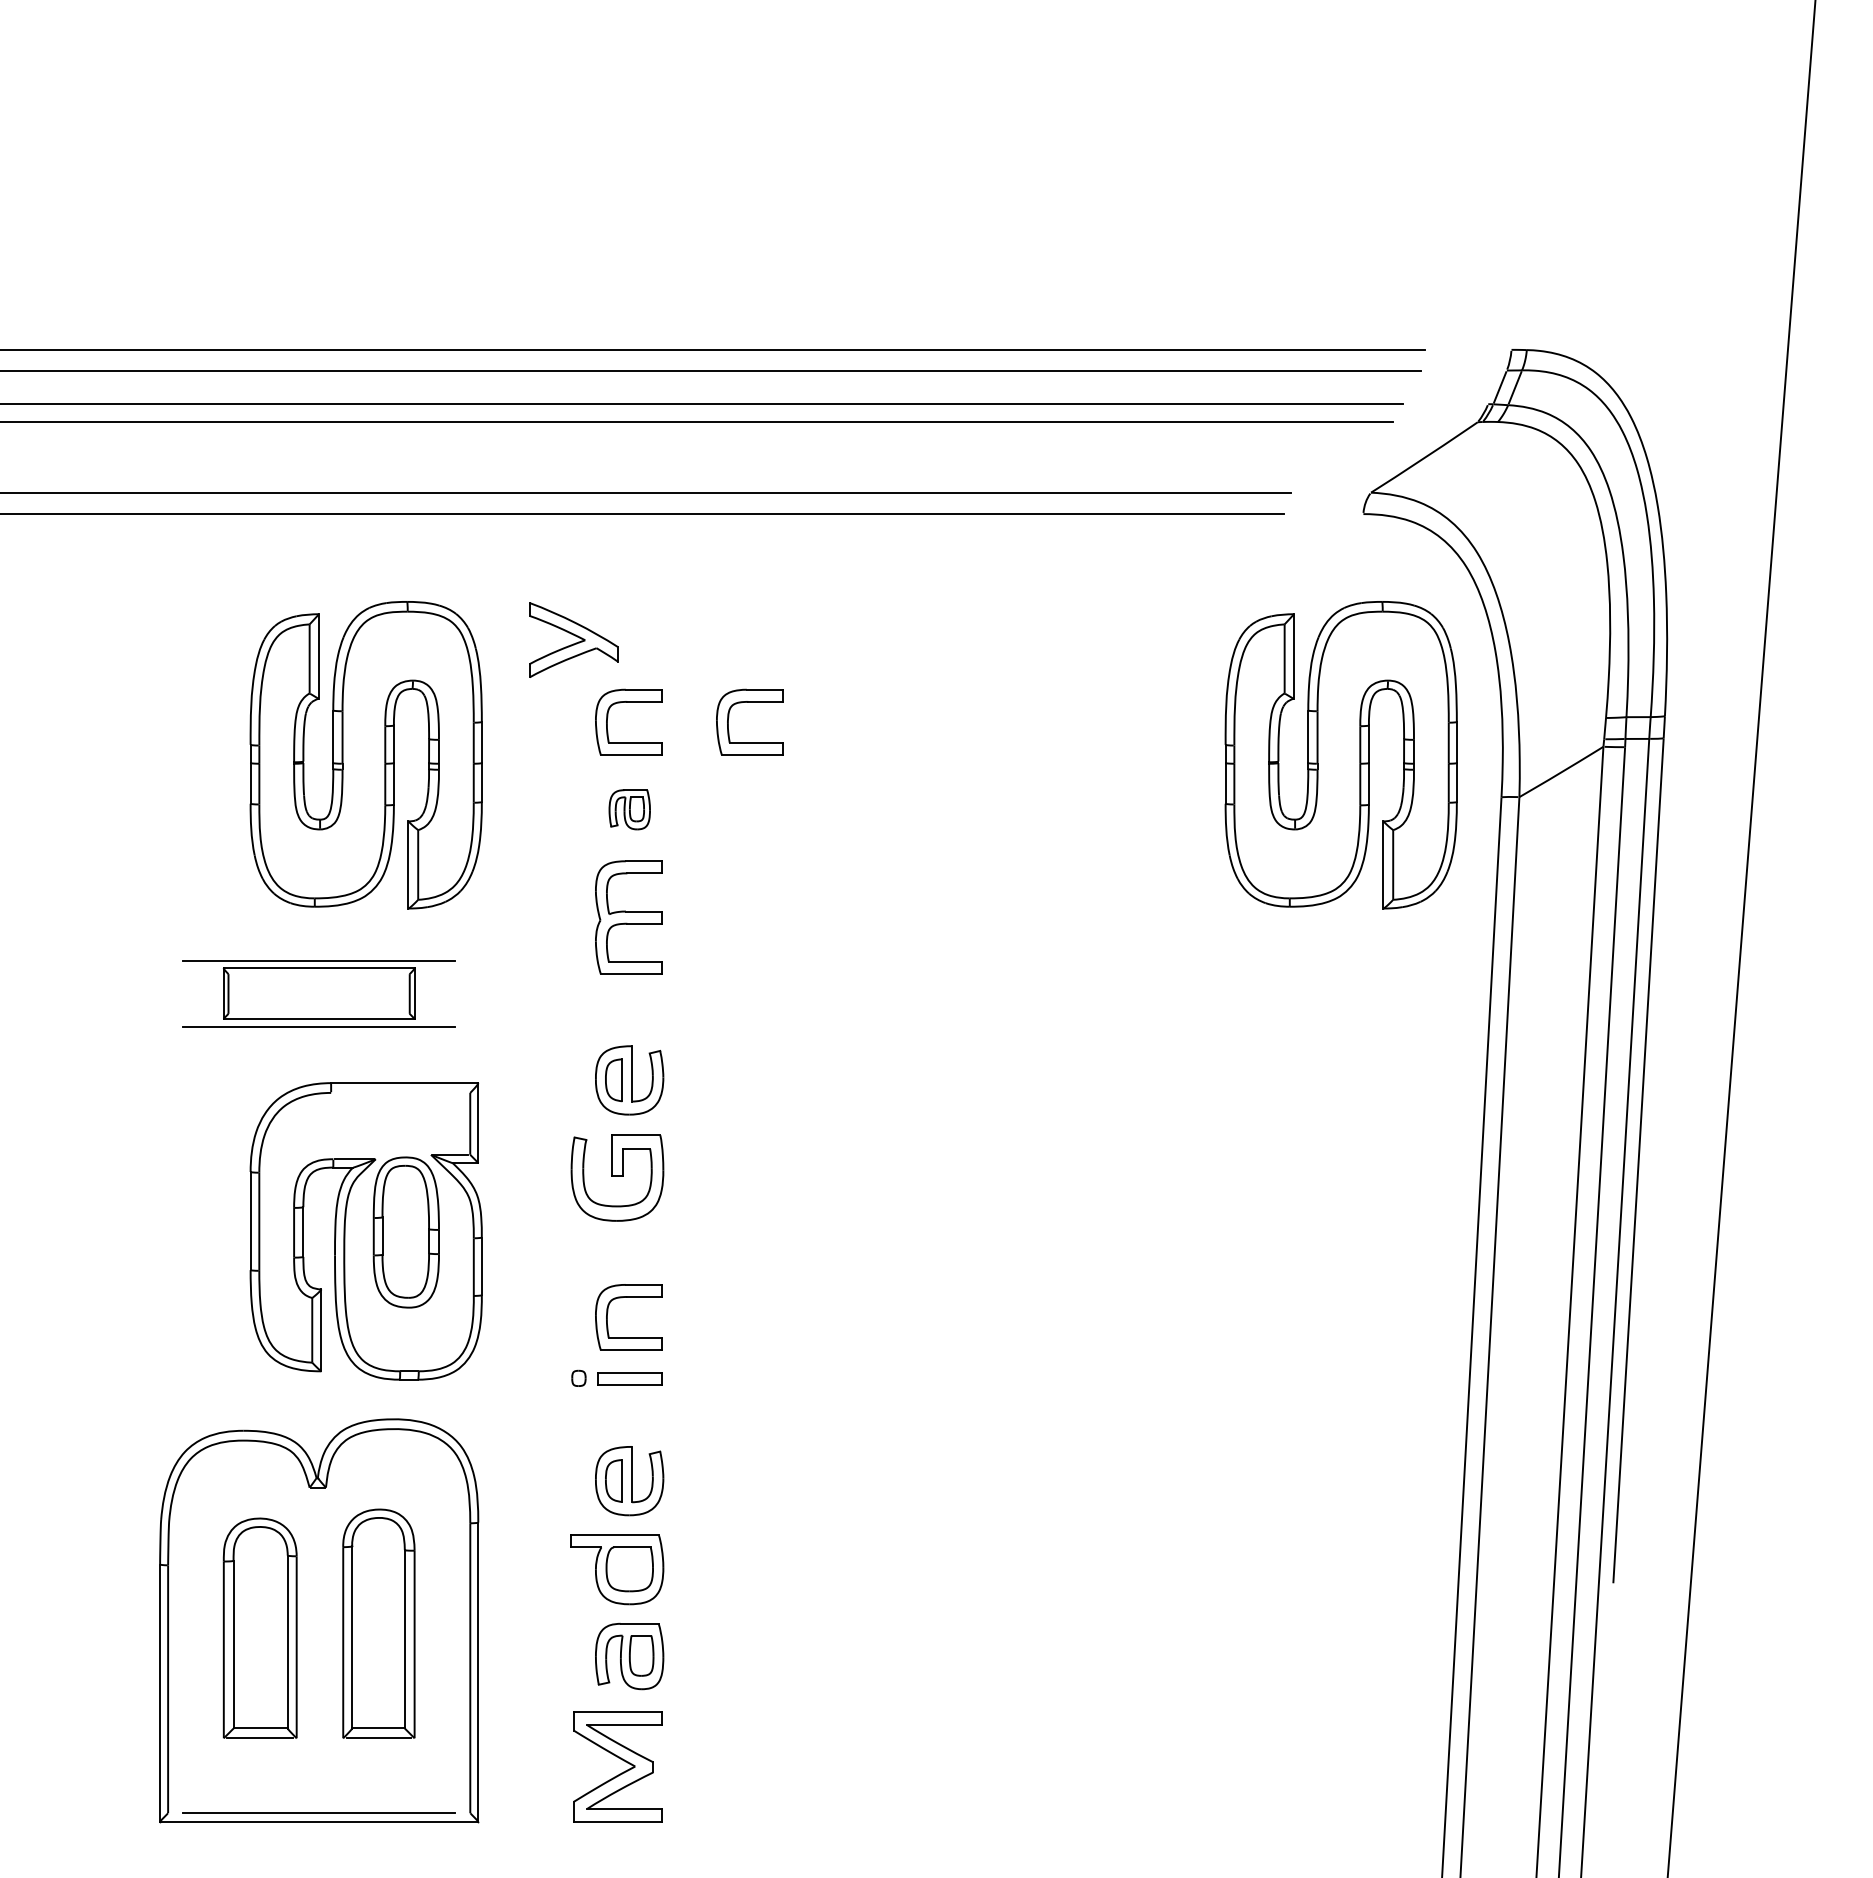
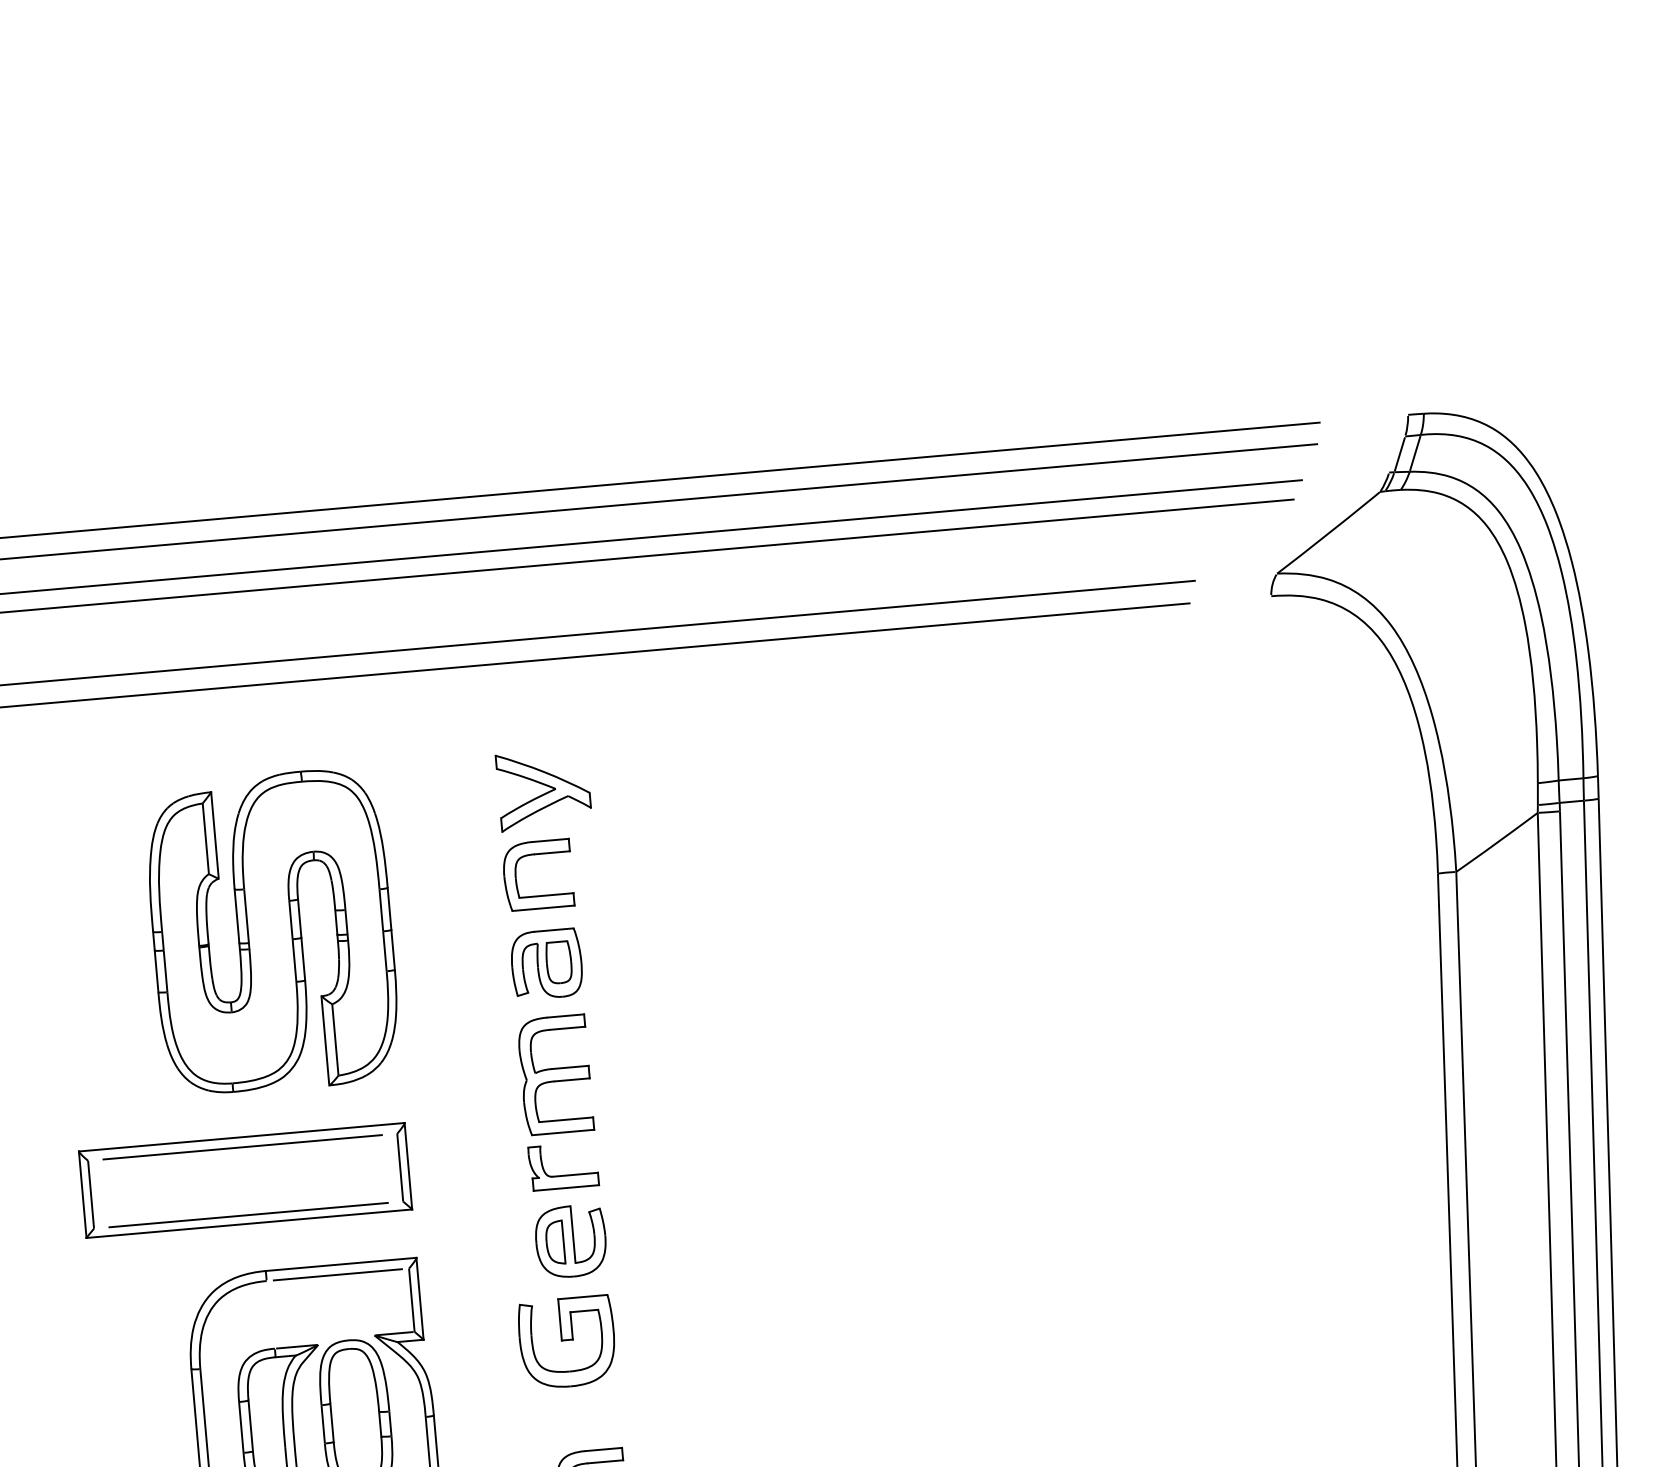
part: (573, 639) -> (543, 789), moved
part: (749, 702) -> (659, 844), removed
part: (1340, 755) -> (1269, 845), removed
part: (629, 809) -> (546, 964), size x1.67
part: (318, 993) -> (244, 1180), size x1.67
part: (628, 1015) -> (564, 1175), added
line: (400, 1092) -> (337, 1274), added

